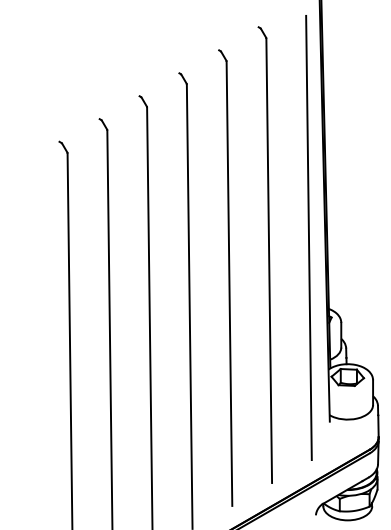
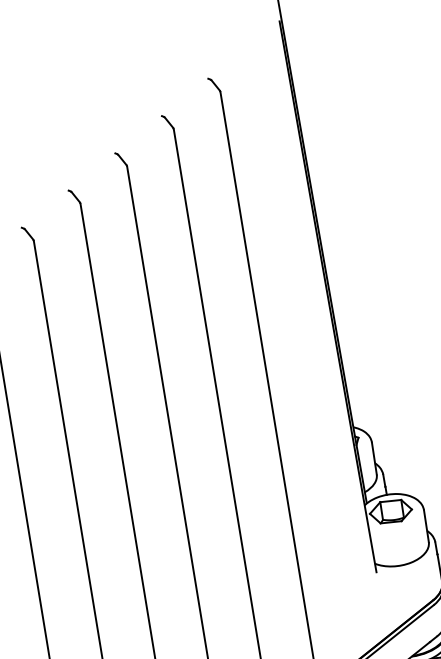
line: (308, 237) -> (313, 339), removed

